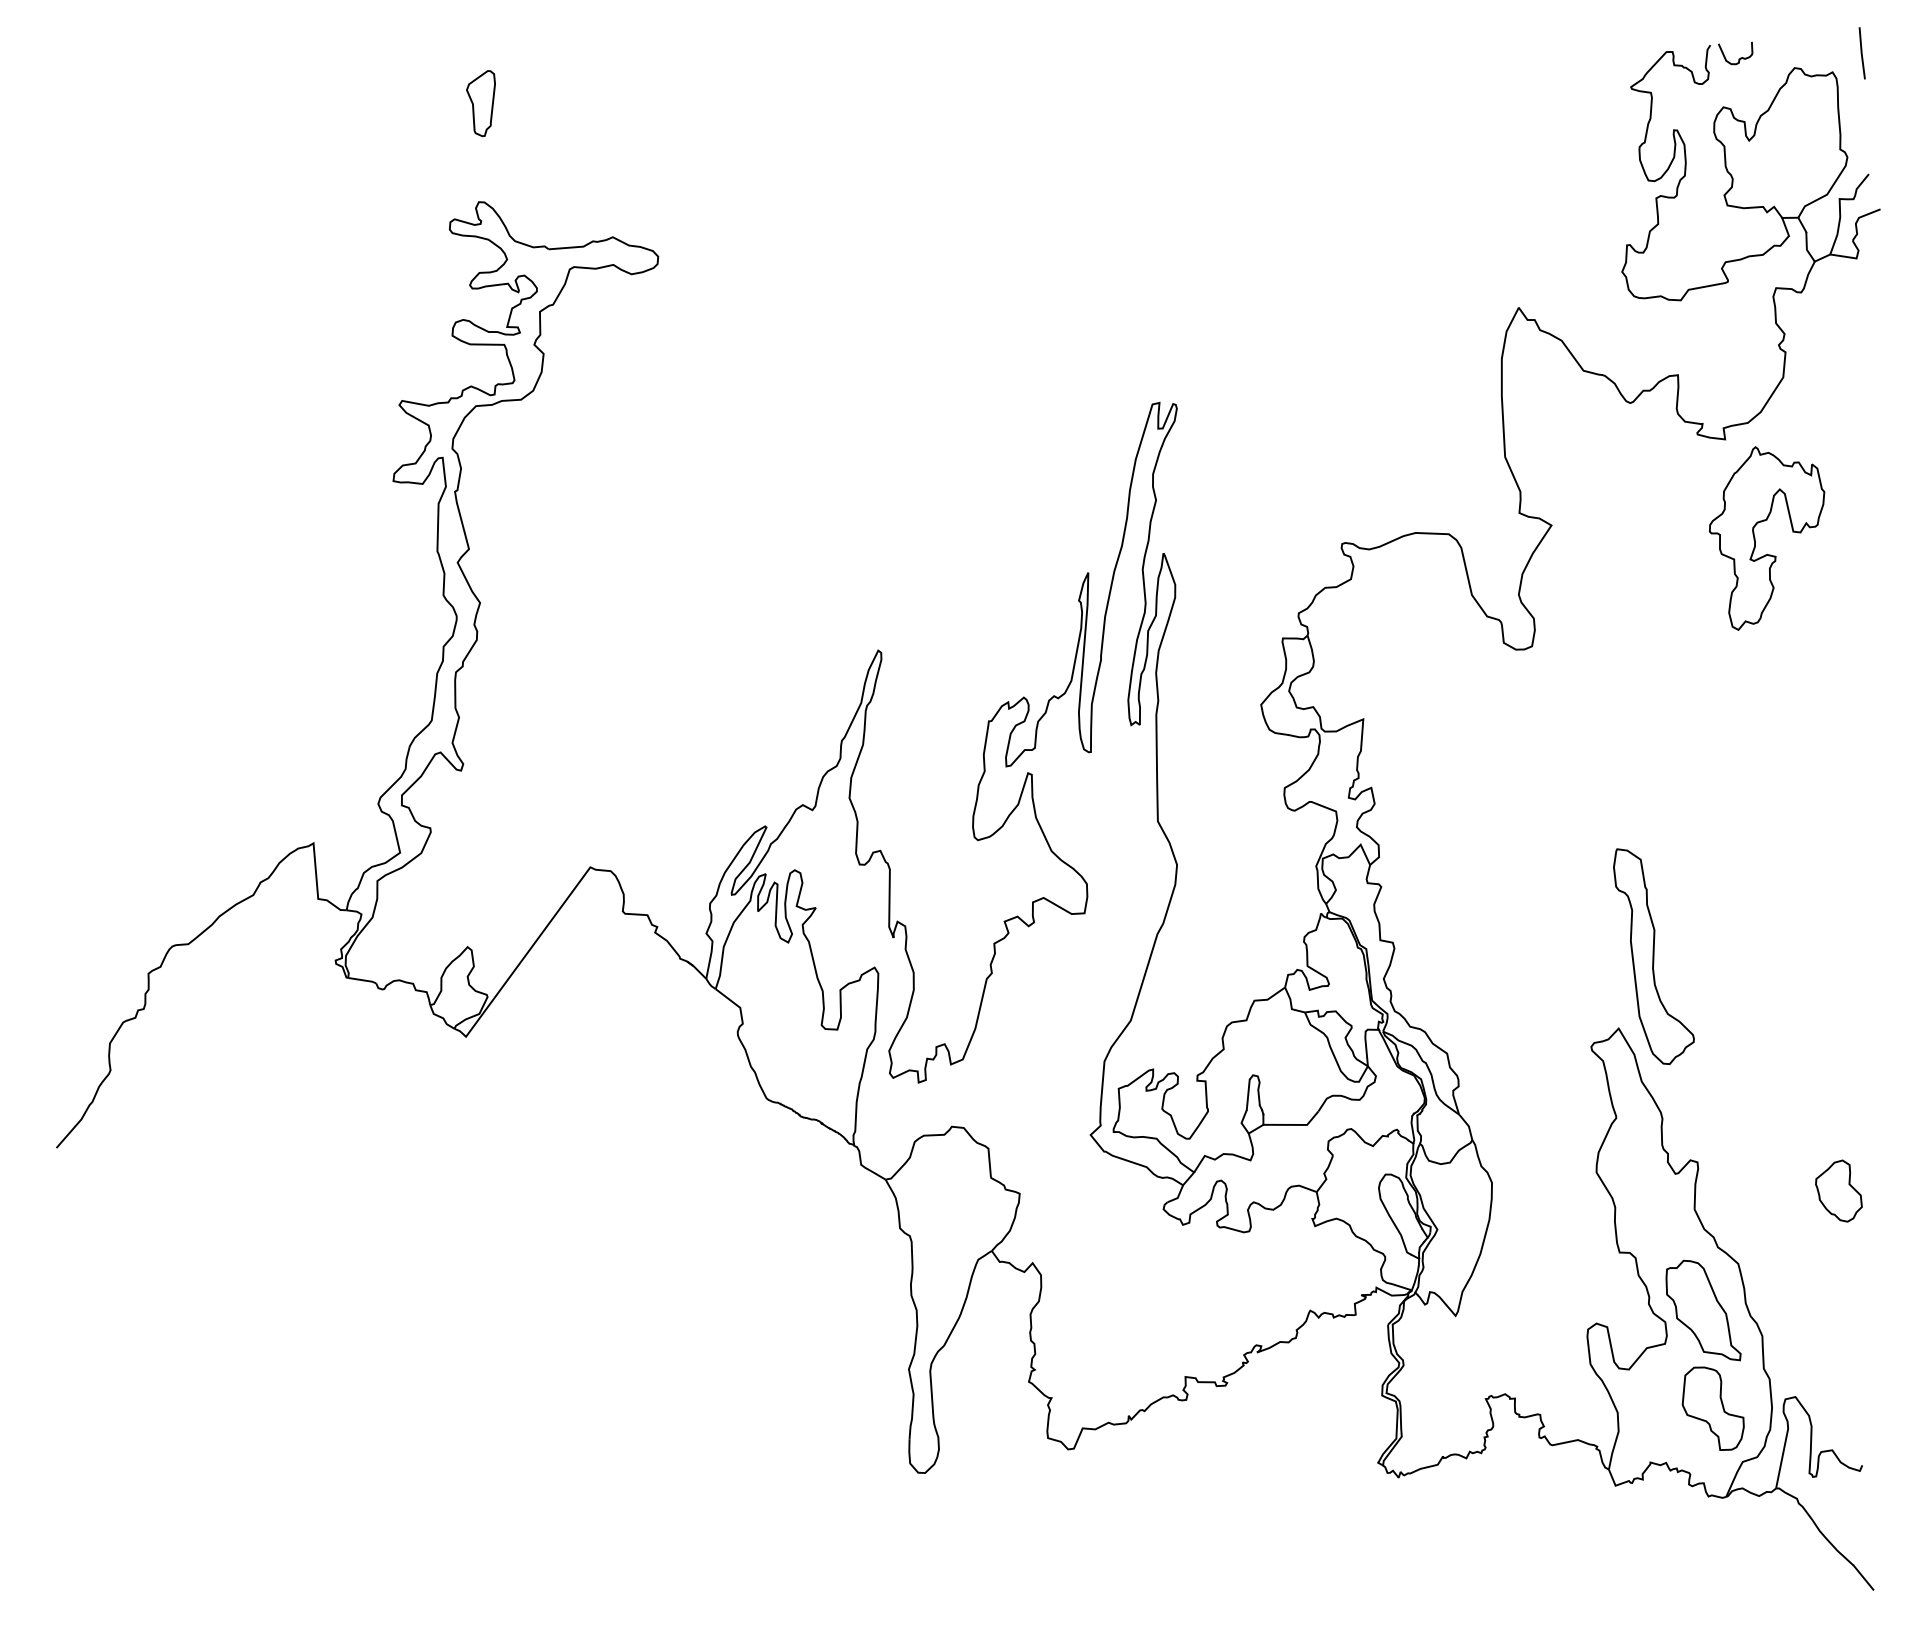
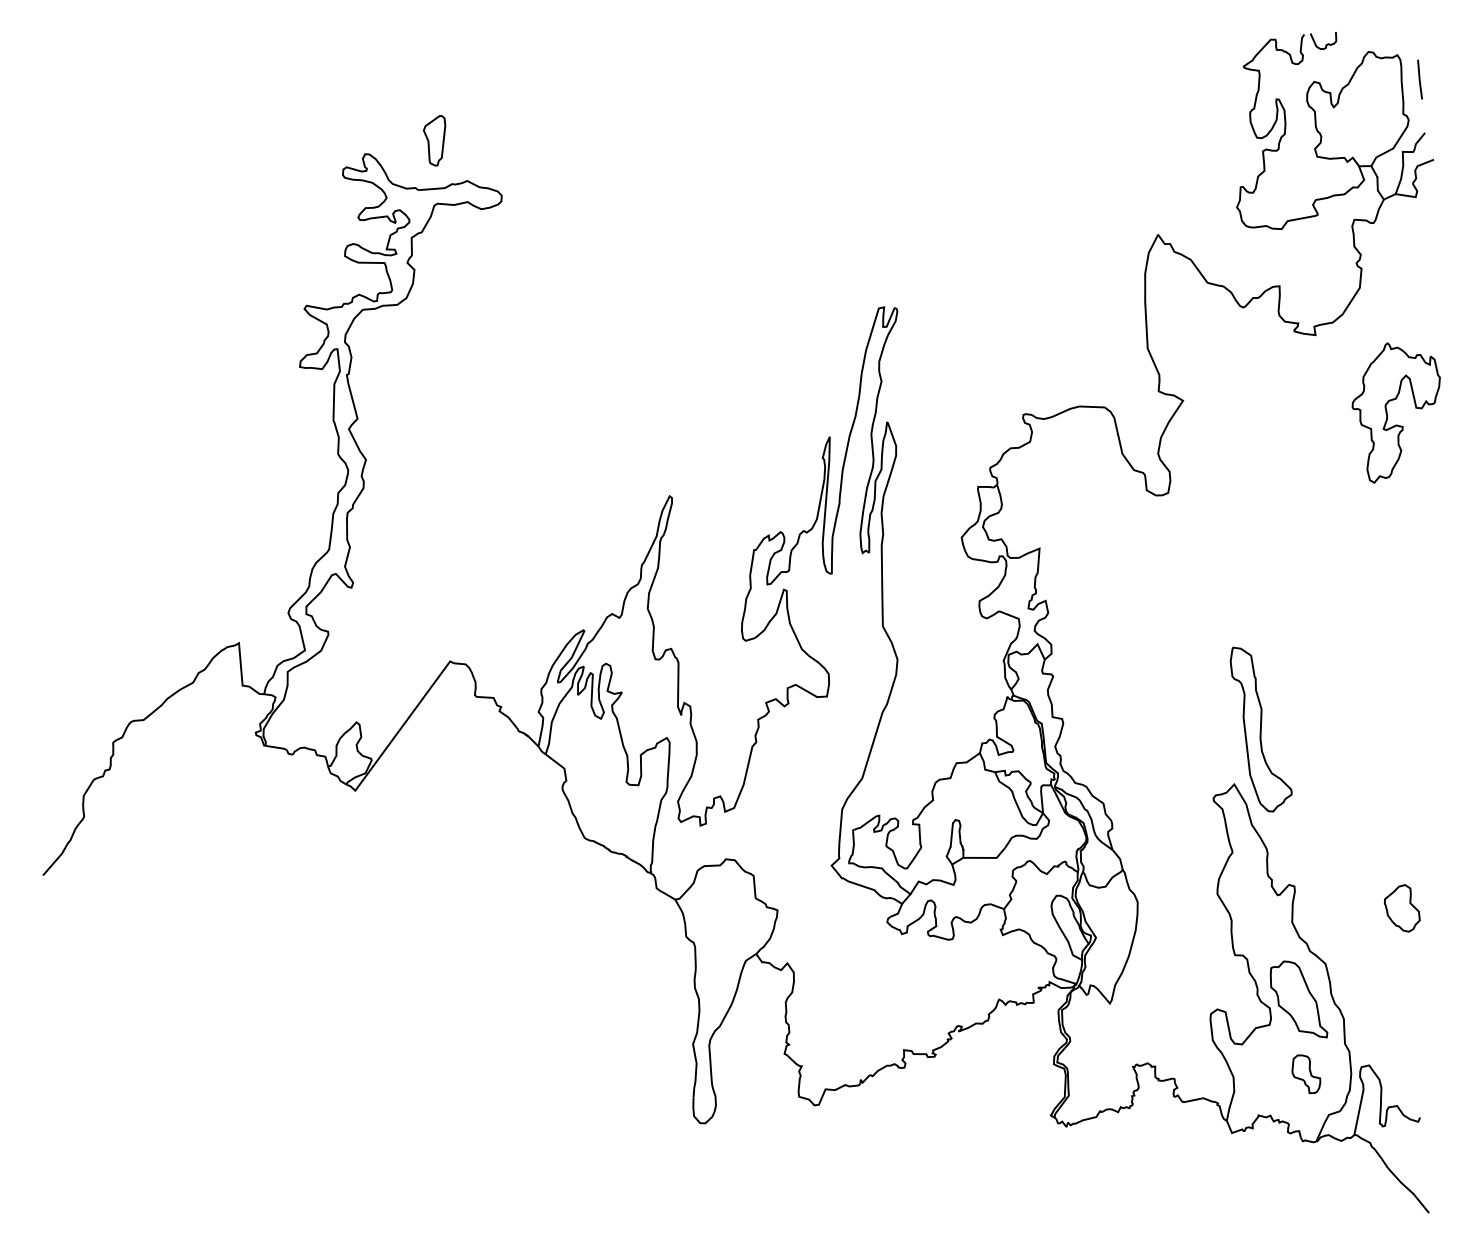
line: (1861, 53) -> (1419, 79), moved
part: (480, 103) -> (434, 140), moved
part: (1755, 538) -> (1387, 412), moved
part: (1712, 1408) -> (1305, 1074), size x0.6

